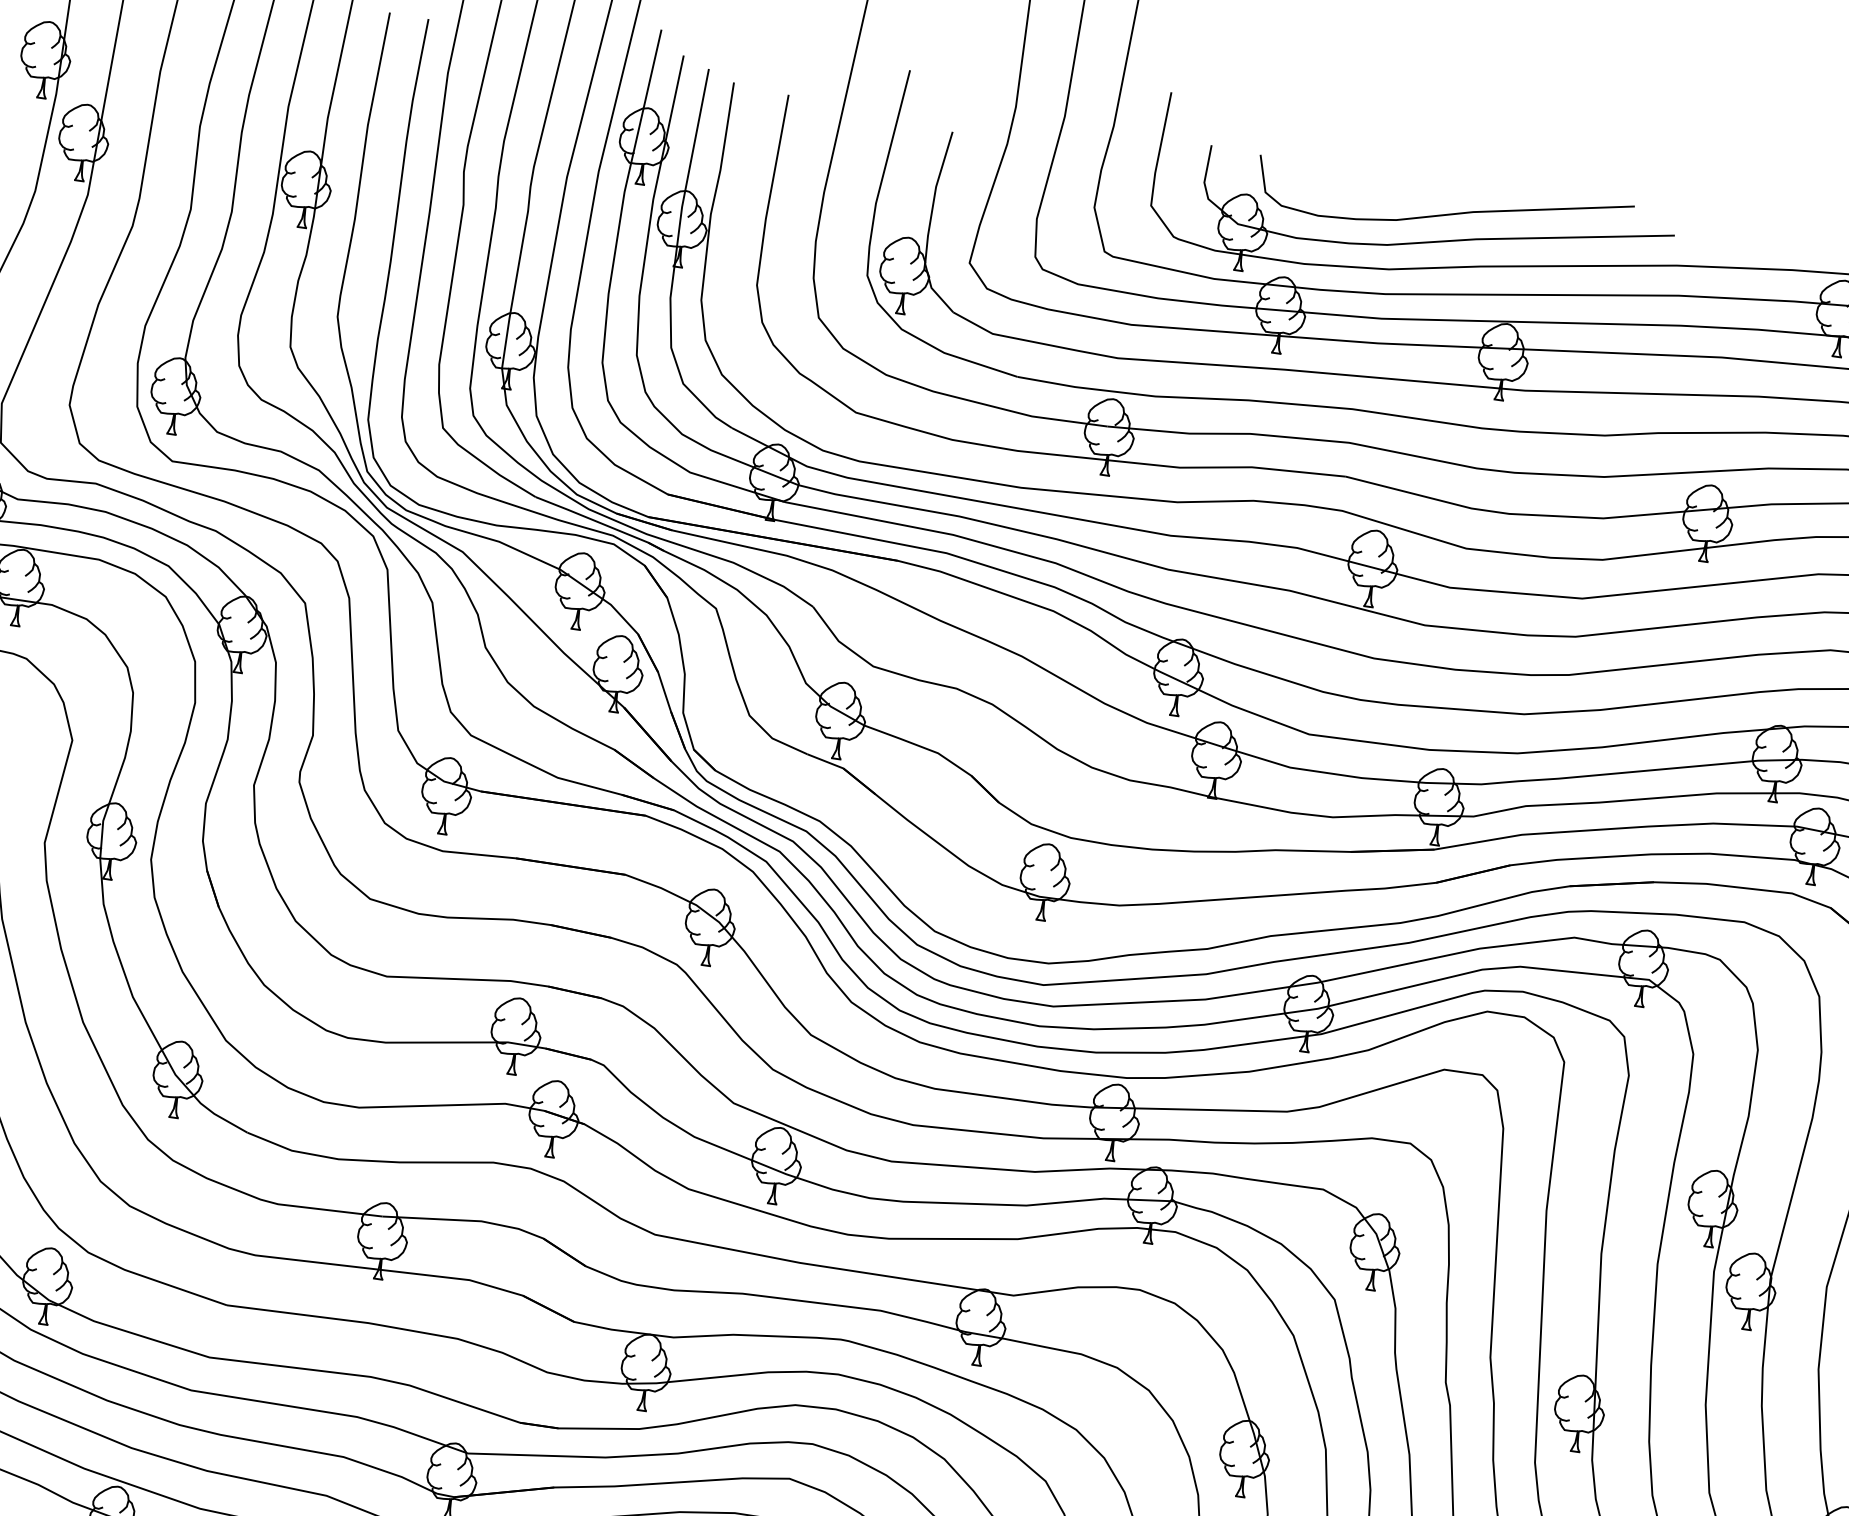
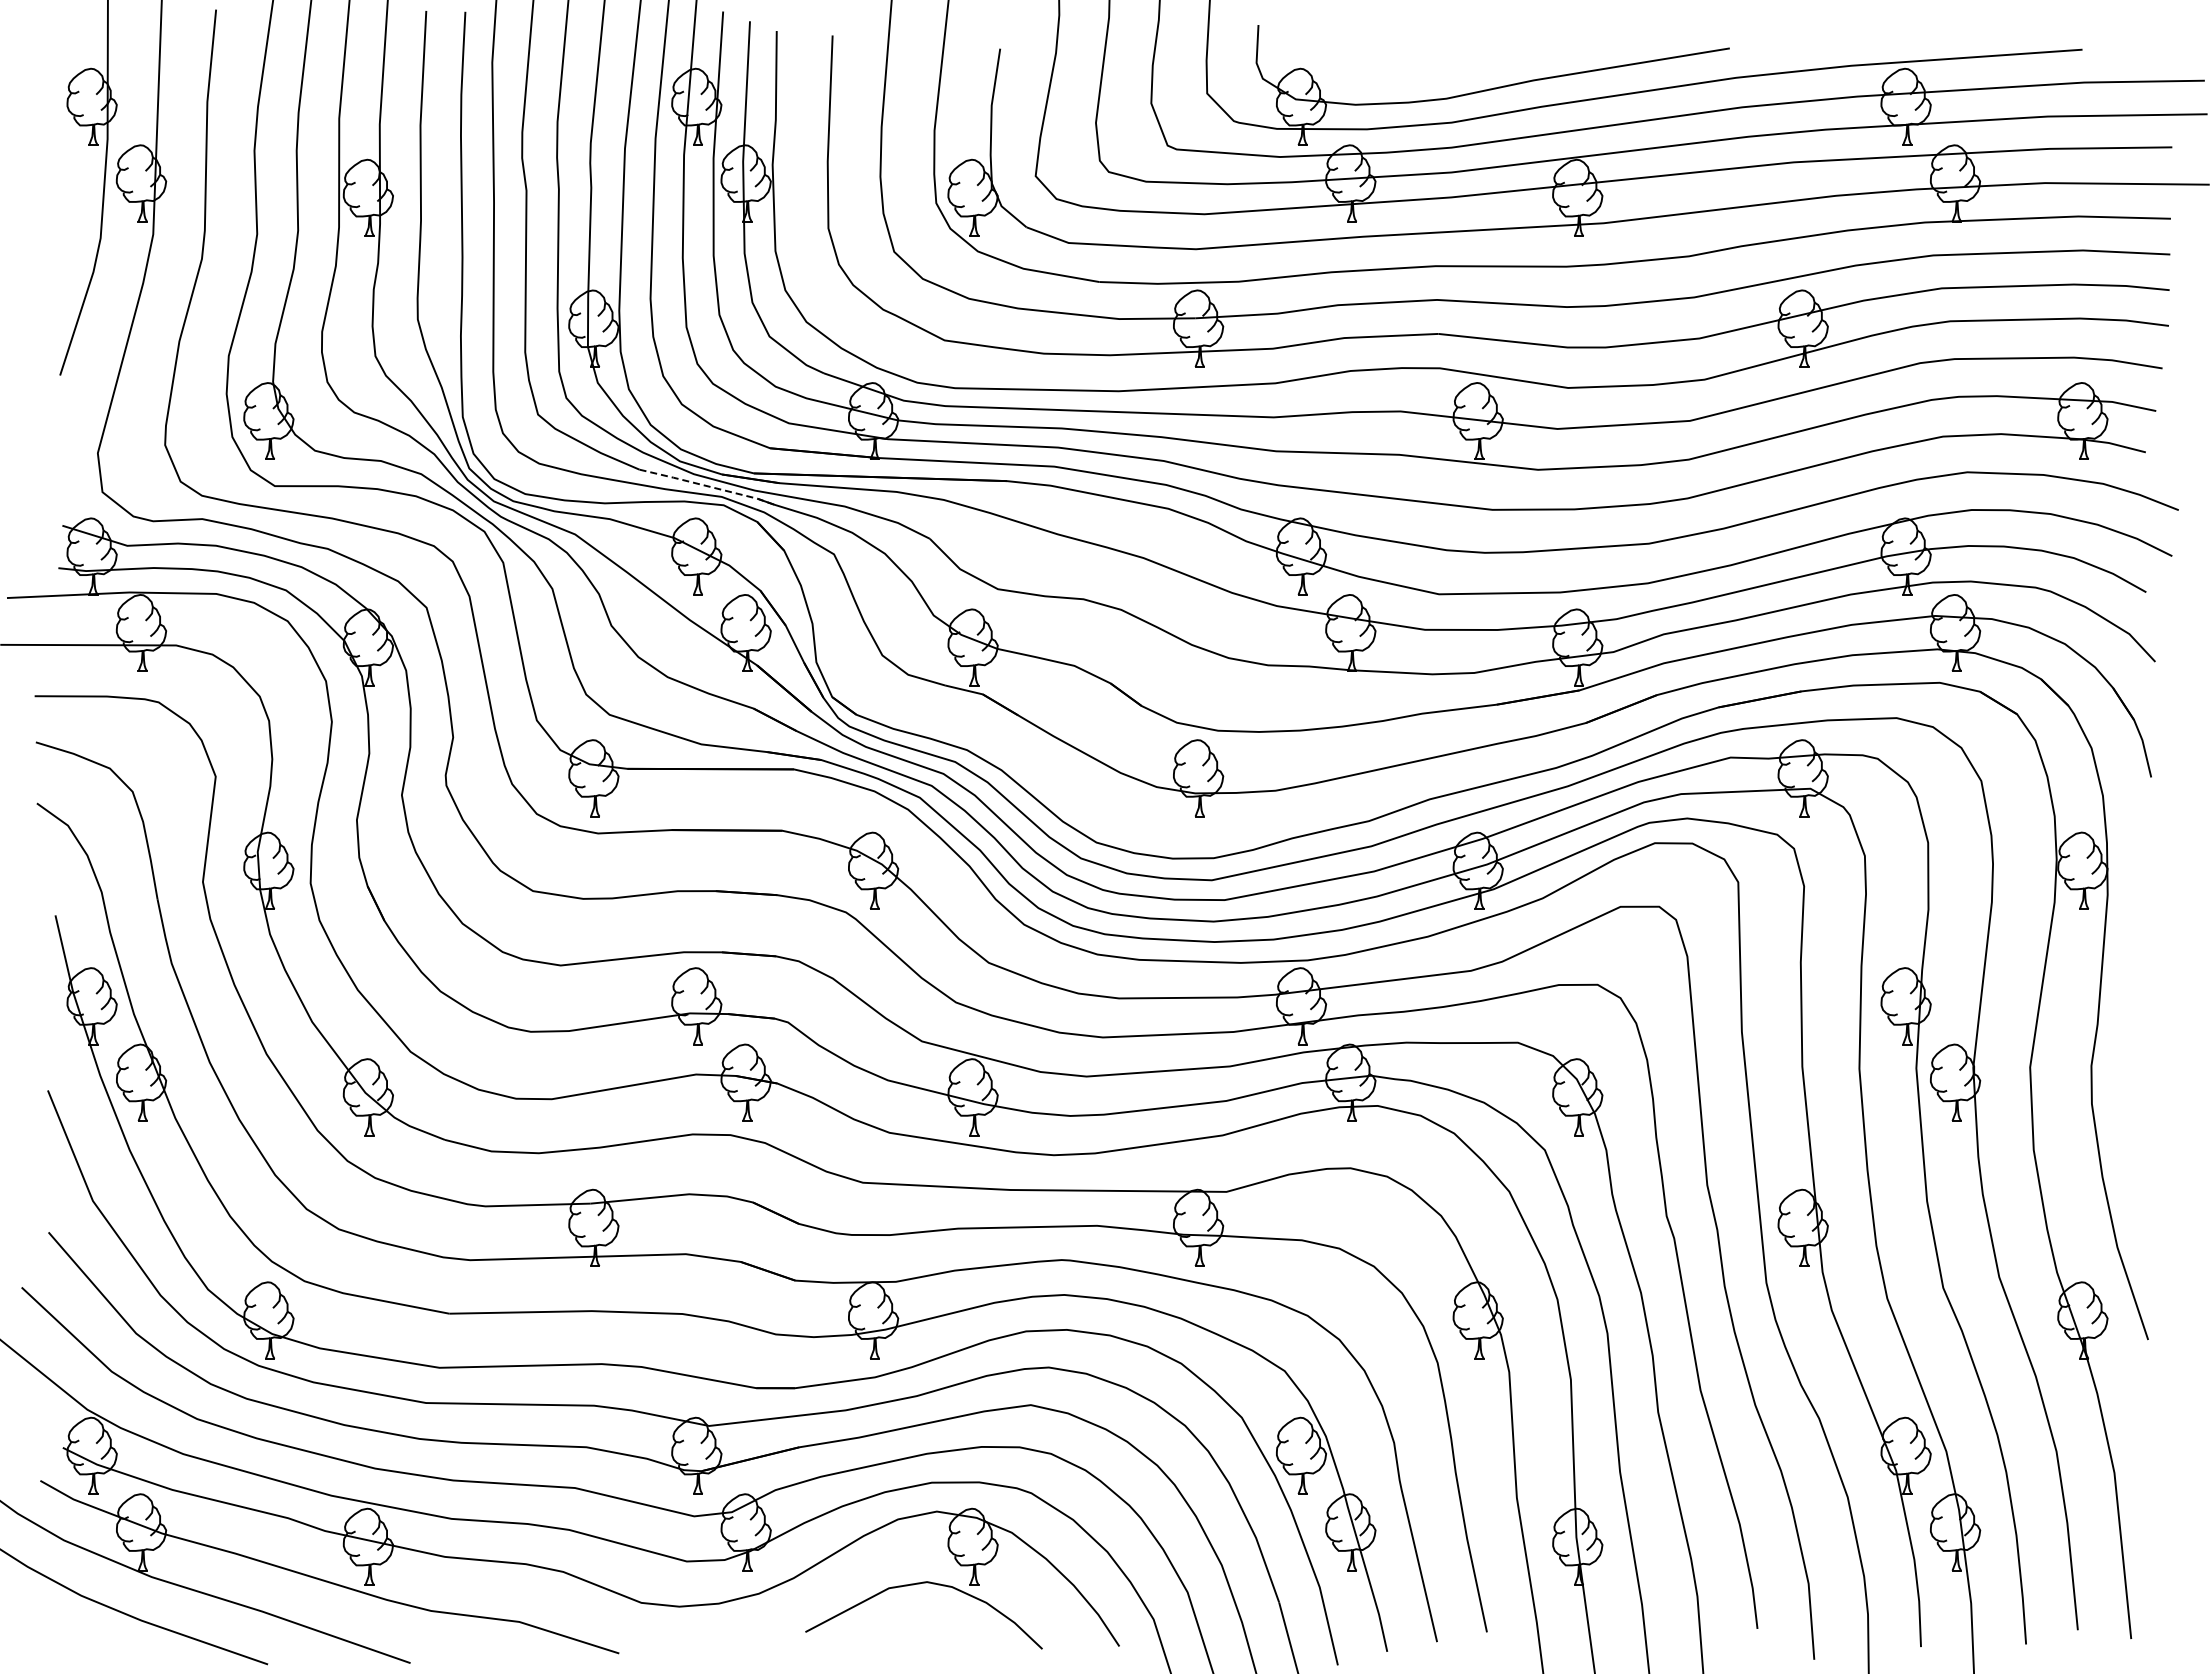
curve: (1445, 213) -> (1499, 59), removed
line: (600, 523) -> (707, 486), solid -> dashed

